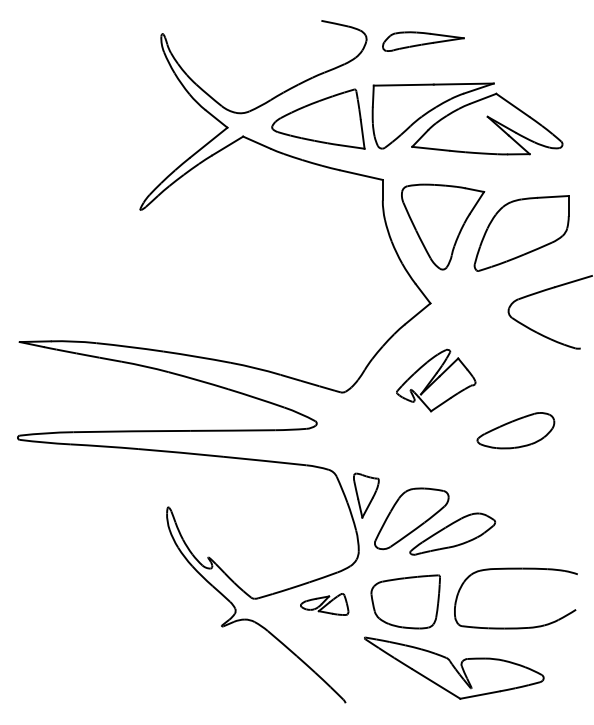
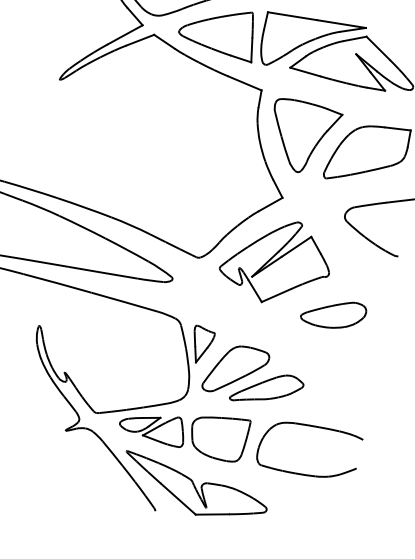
part: (435, 380) -> (275, 261), size x1.67
part: (324, 604) -> (152, 427), size x1.67
part: (454, 667) -> (195, 488), moved

